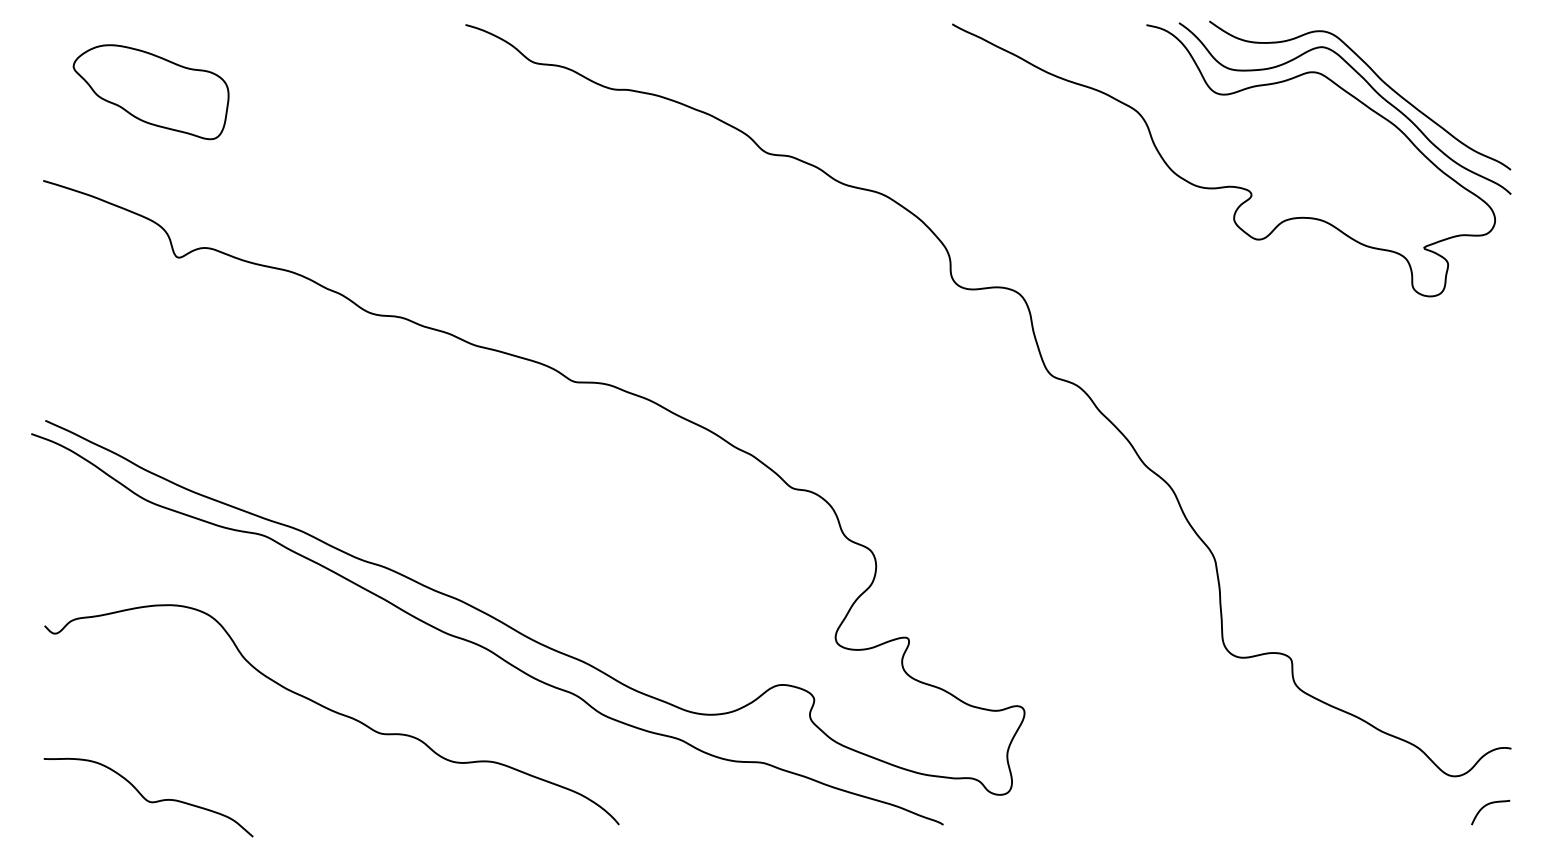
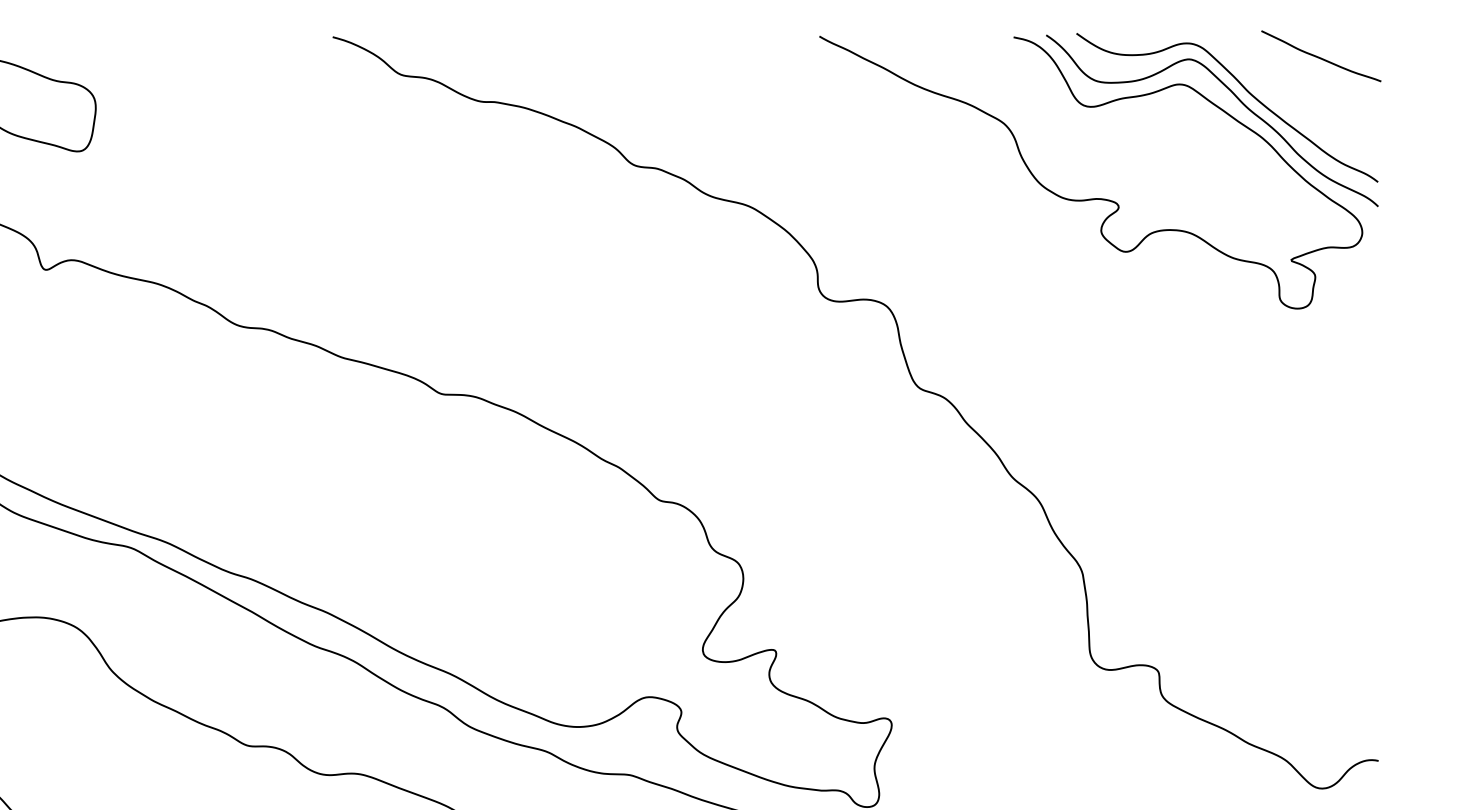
curve: (1454, 45) -> (1321, 57), added

